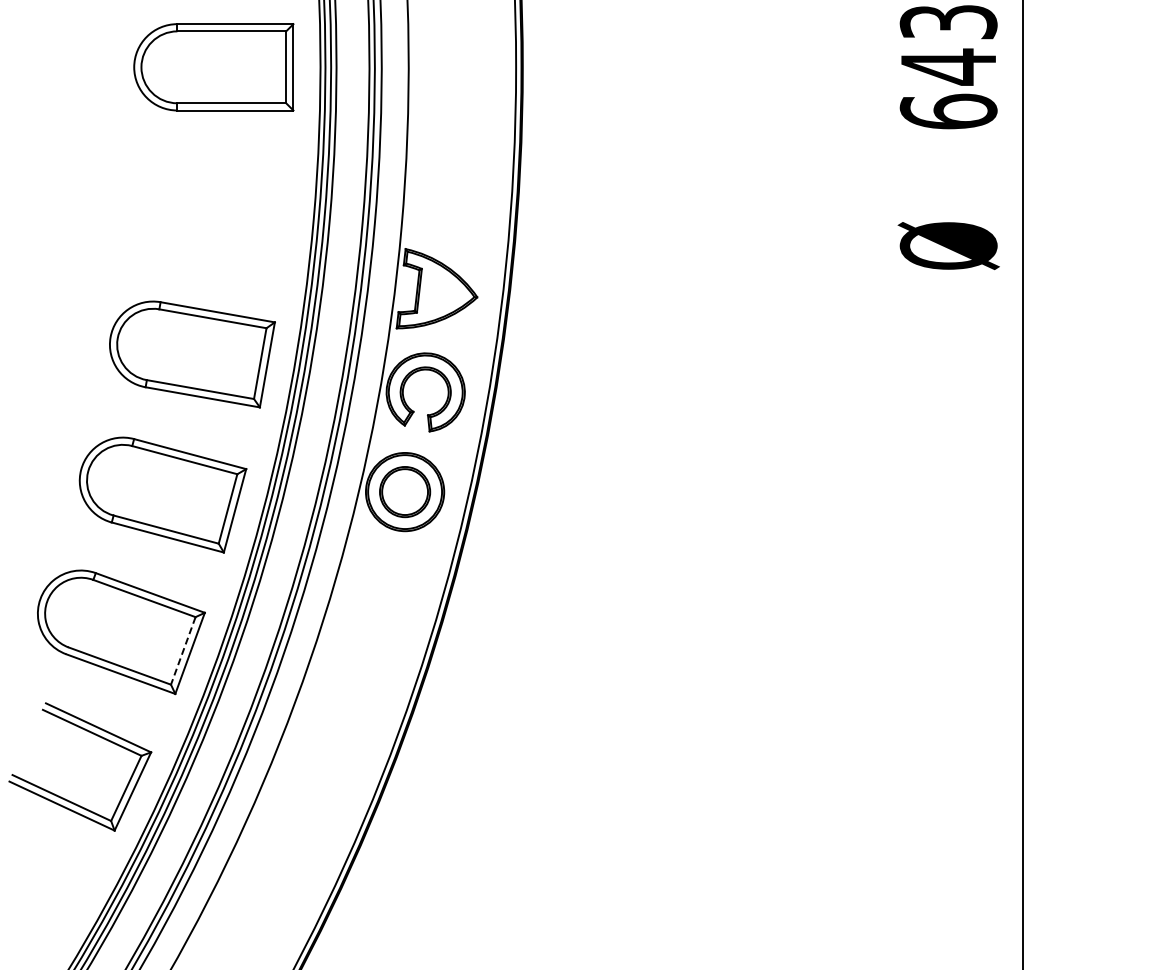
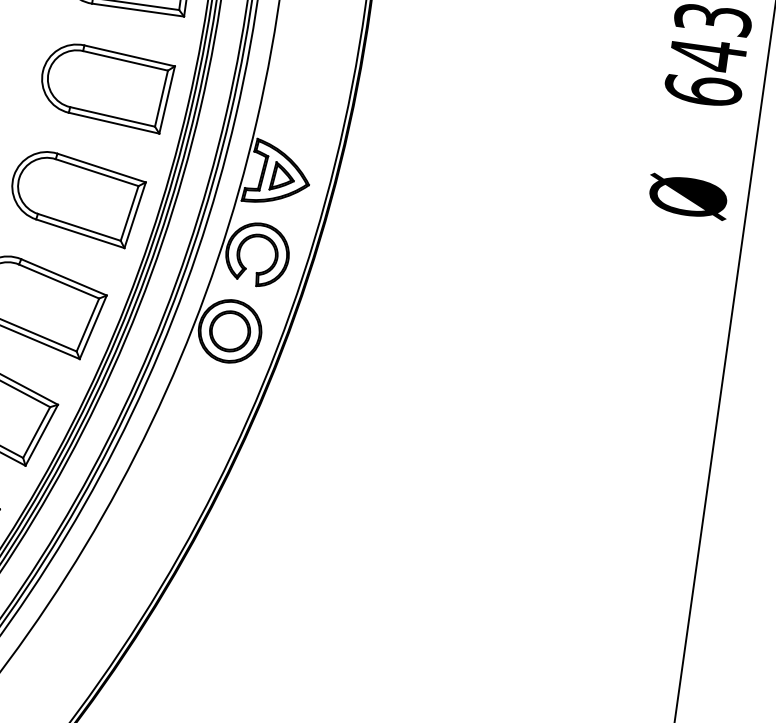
part: (209, 211) -> (106, 87), added
part: (443, 291) -> (282, 176), added
line: (183, 650) -> (36, 432), dashed -> solid

